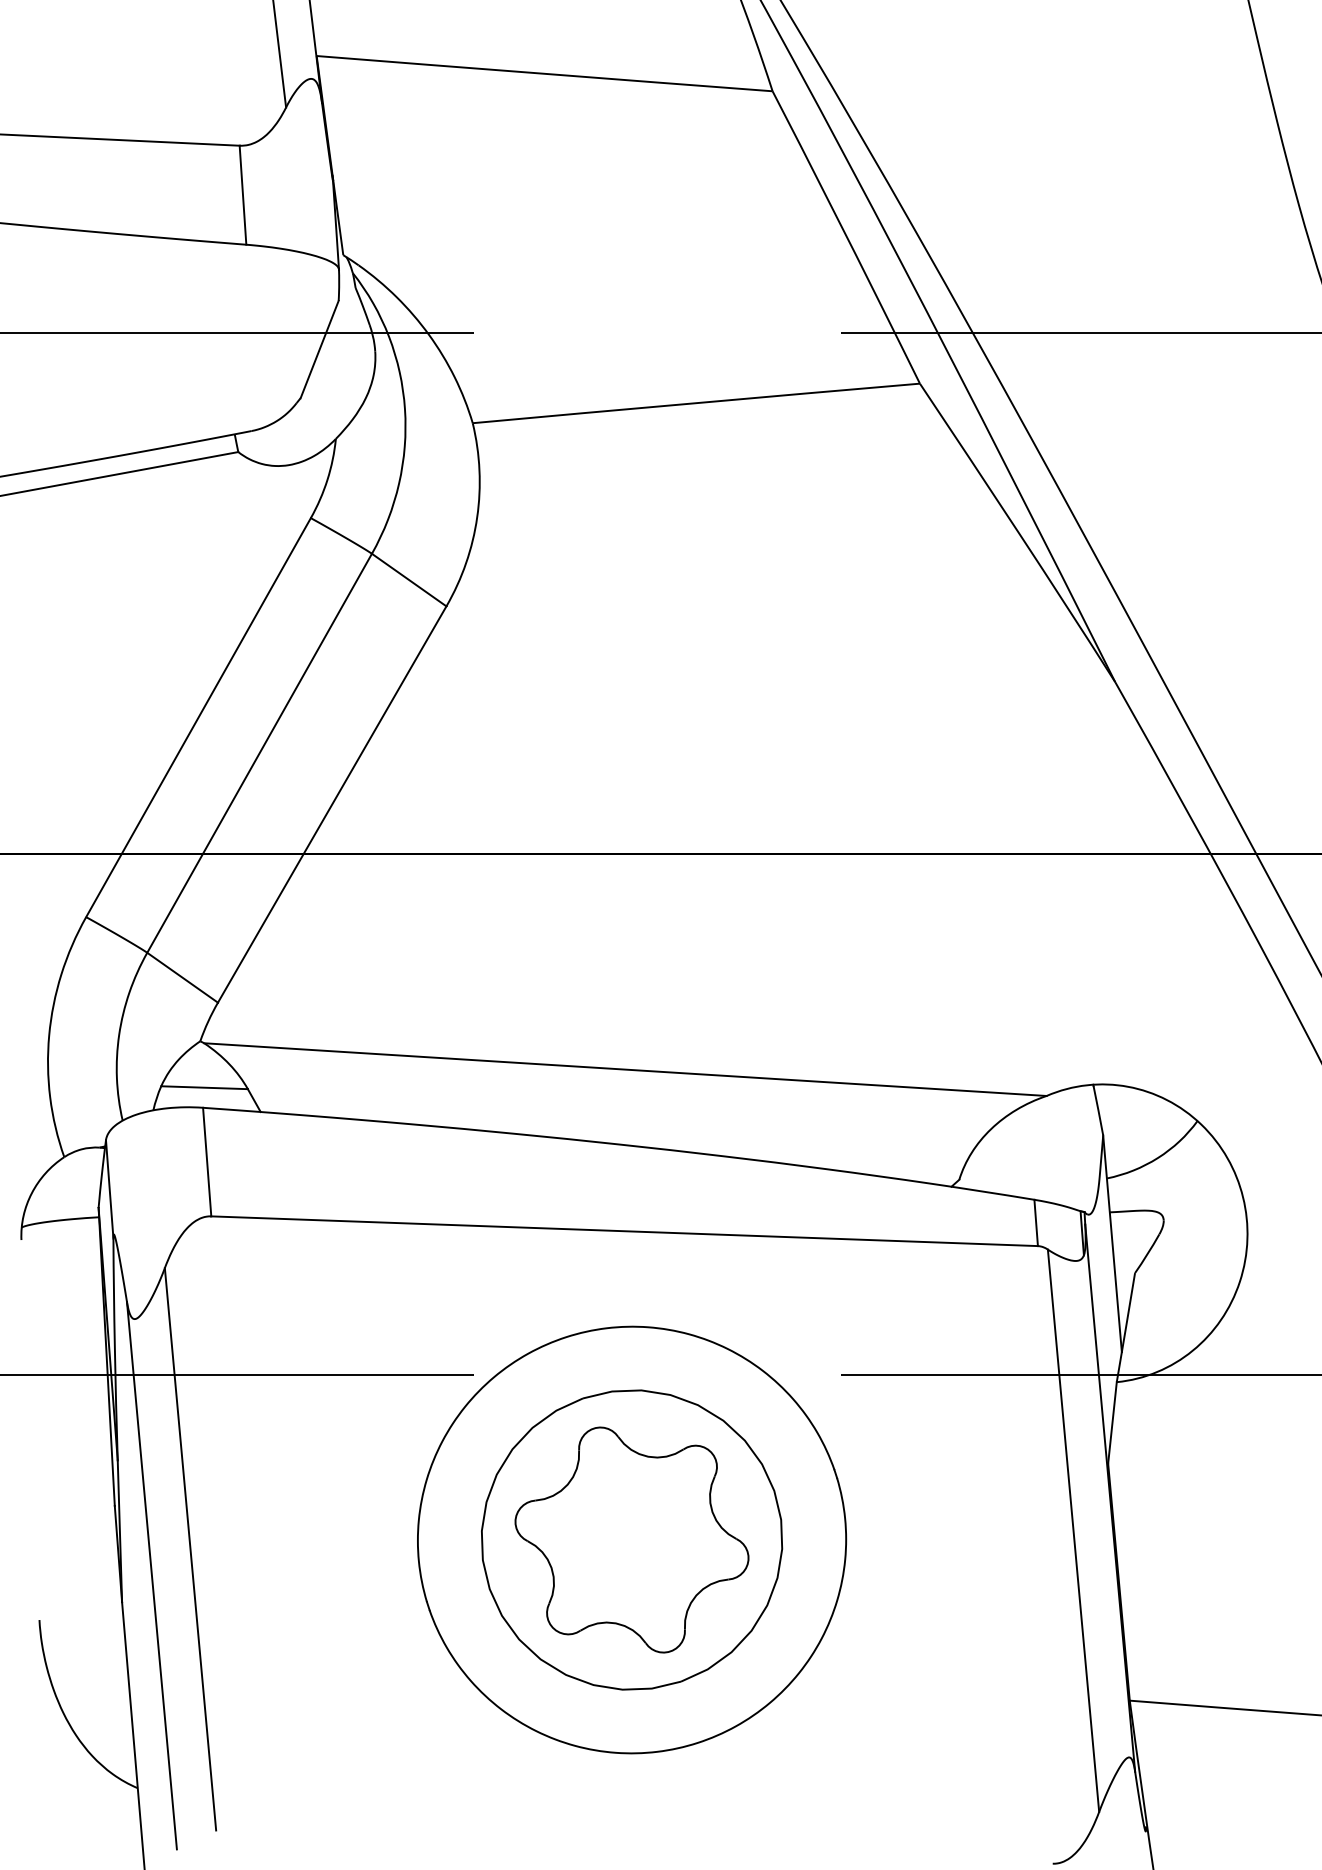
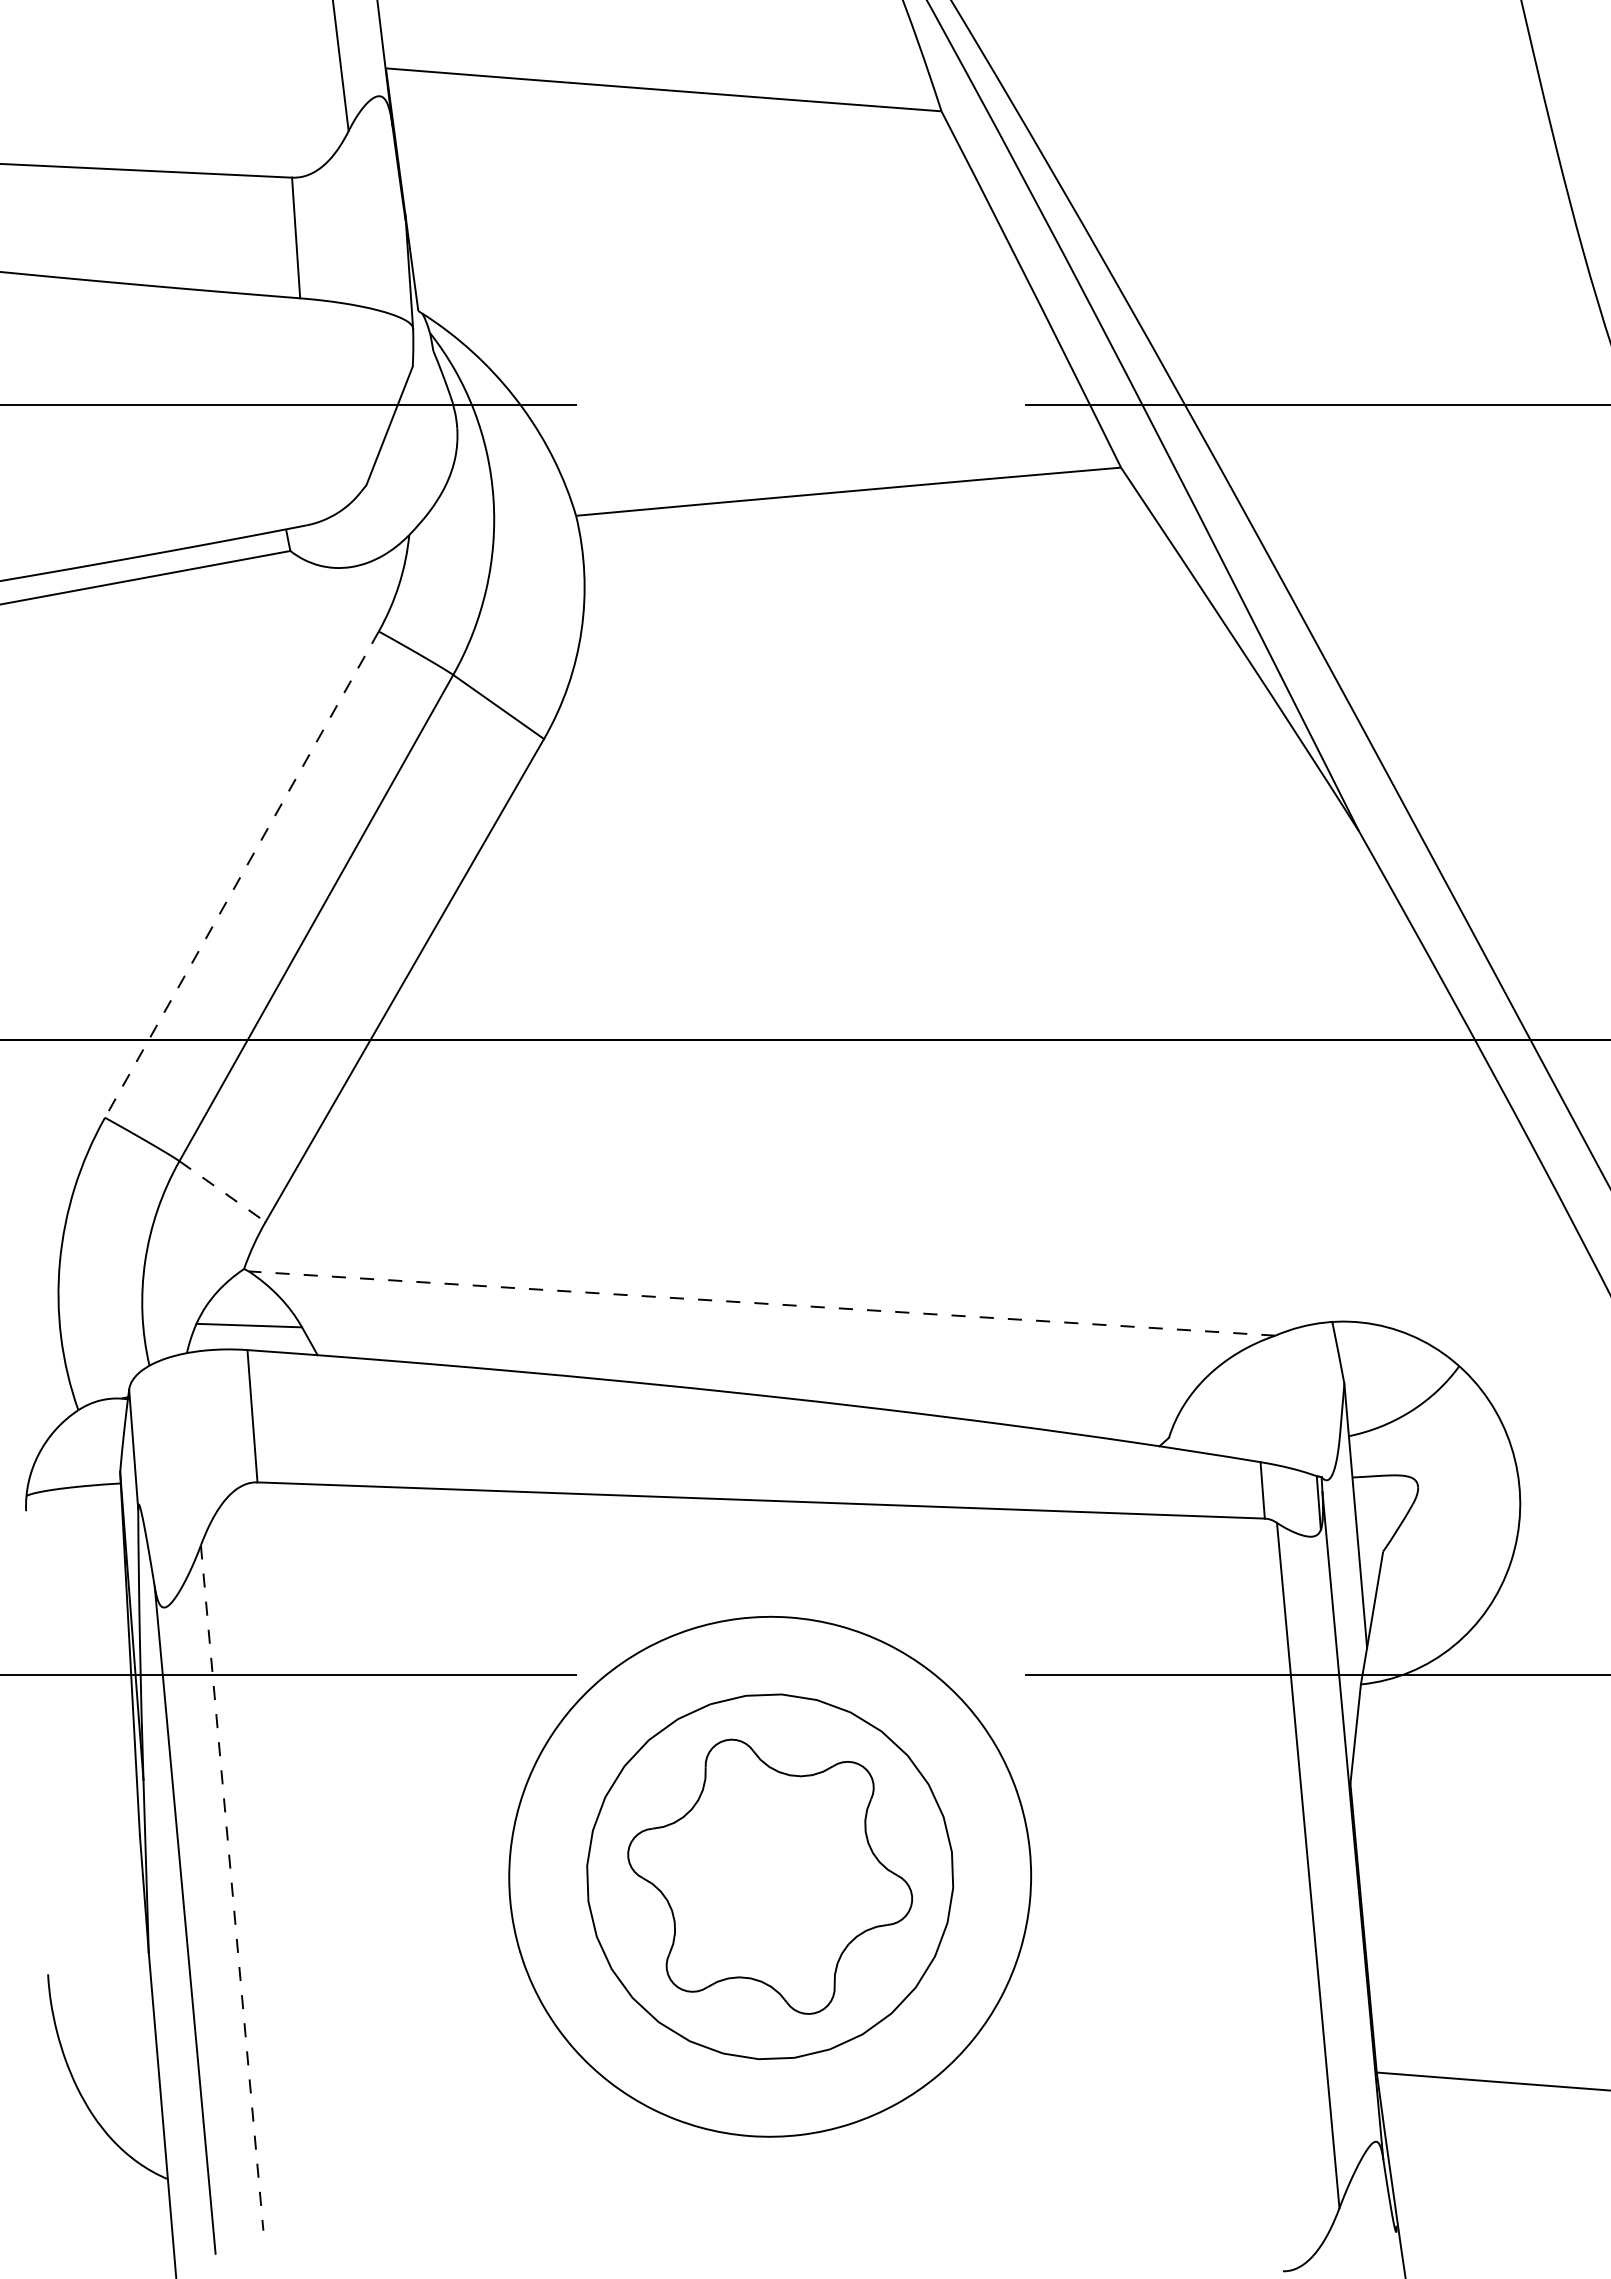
line: (198, 718) -> (241, 875), solid -> dashed
line: (182, 977) -> (222, 1191), solid -> dashed
line: (624, 1069) -> (761, 1303), solid -> dashed
line: (190, 1549) -> (232, 1888), solid -> dashed

